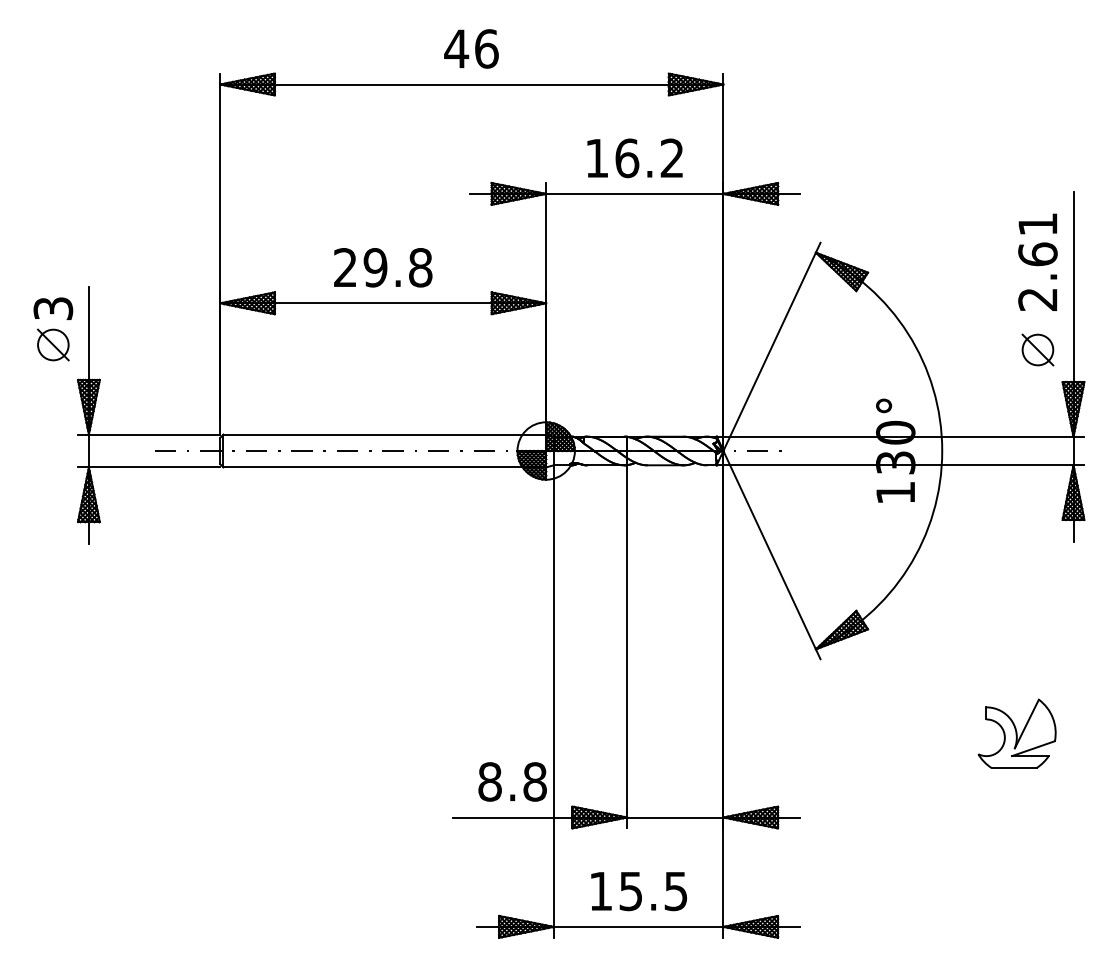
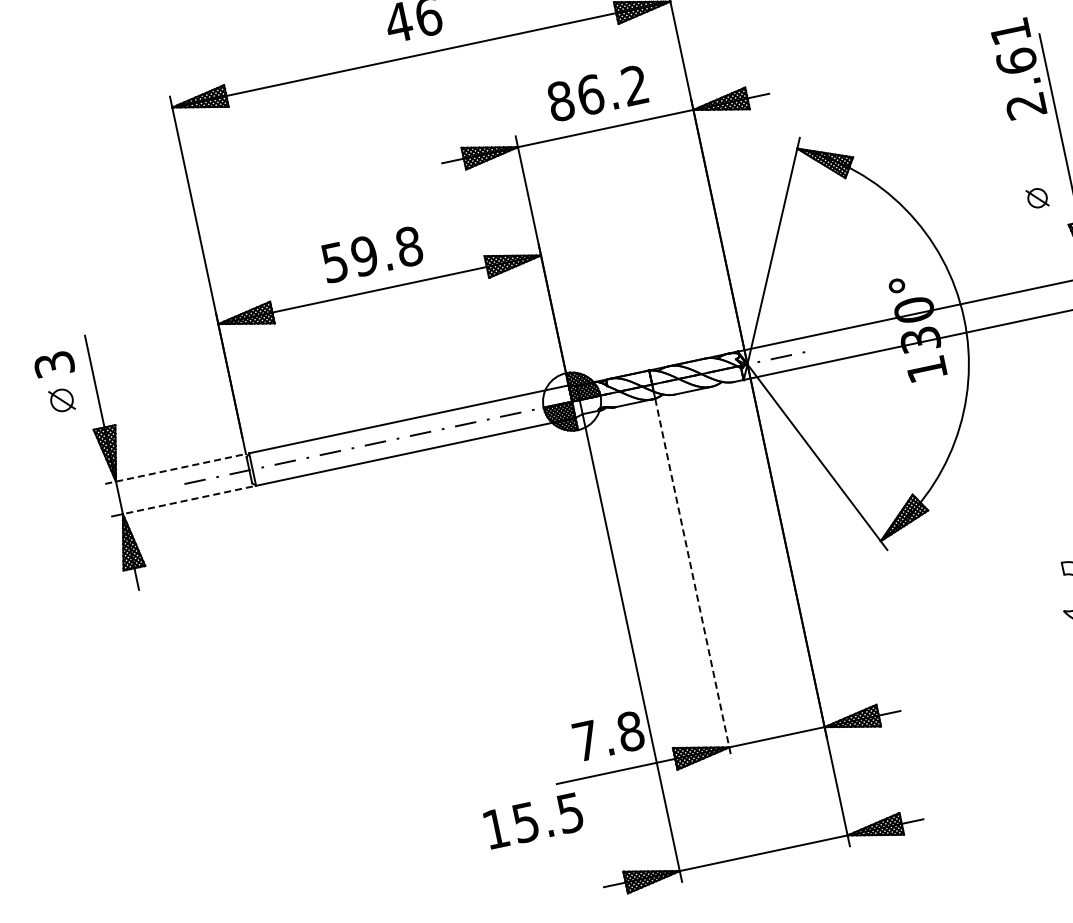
text: (596, 158) -> (560, 101), 16.2 -> 86.2
text: (1037, 261) -> (1017, 68), moved
text: (345, 267) -> (334, 262), 29.8 -> 59.8
part: (53, 344) -> (62, 399), size x0.7
part: (1037, 349) -> (1037, 197), size x0.6
line: (149, 434) -> (175, 468), solid -> dashed
line: (154, 467) -> (187, 500), solid -> dashed
line: (627, 646) -> (693, 578), solid -> dashed
text: (489, 781) -> (585, 740), 8.8 -> 7.8
text: (638, 891) -> (533, 821), moved

